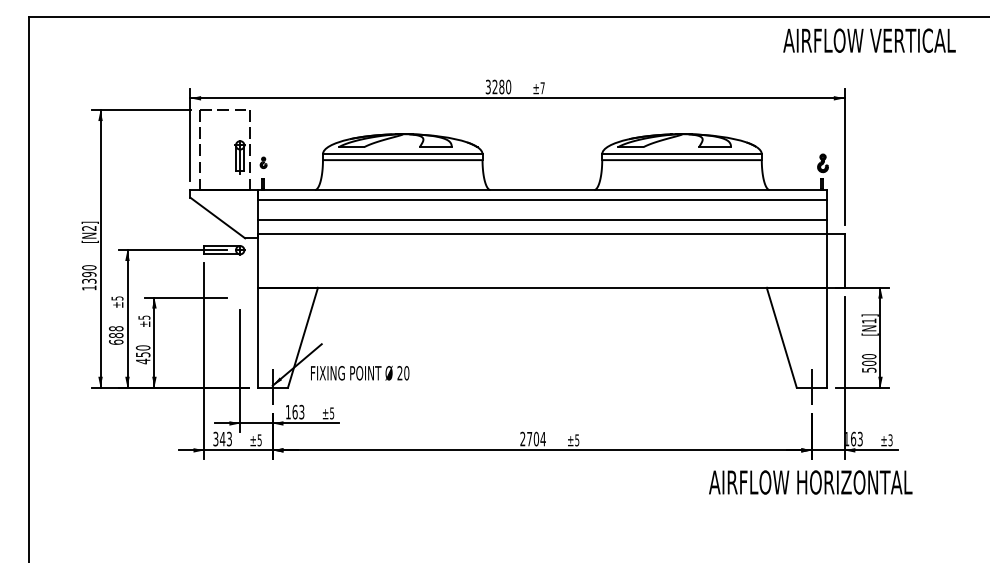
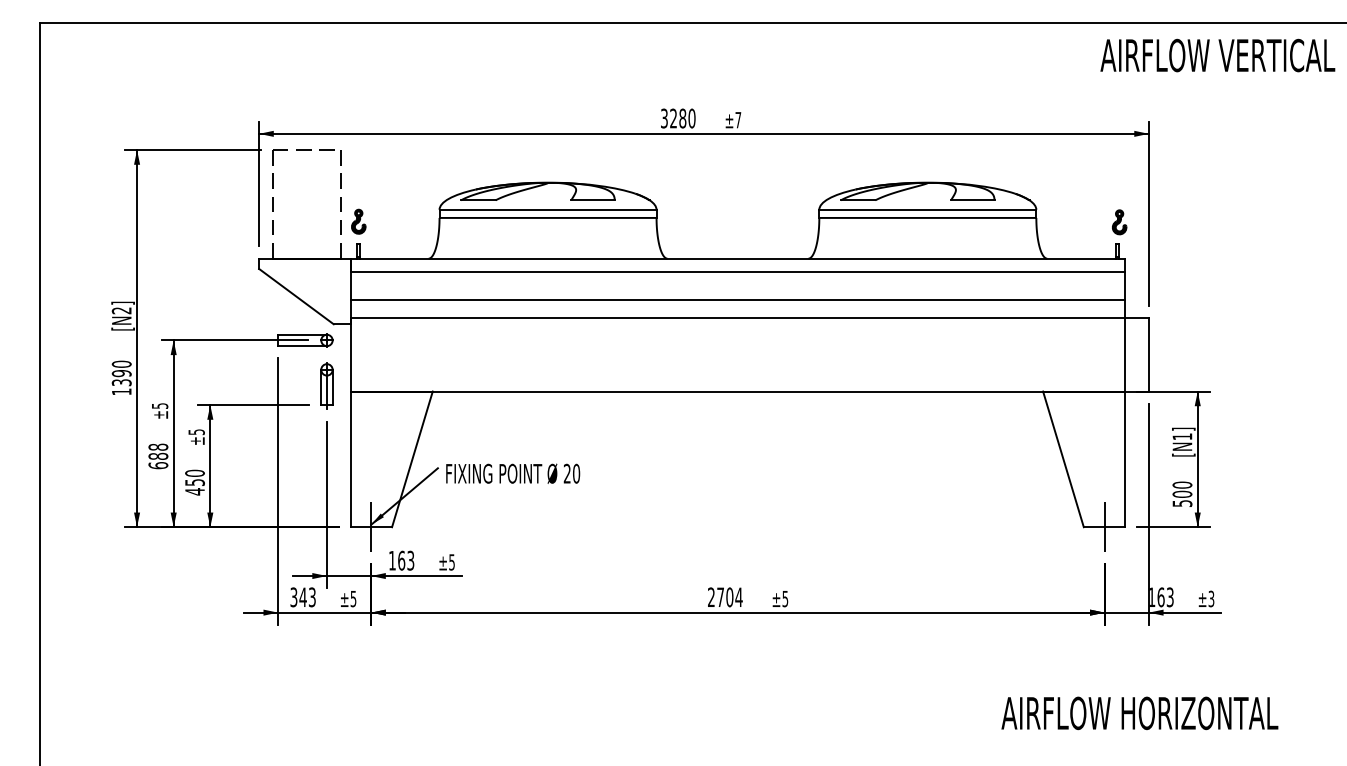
text: (869, 40) -> (1217, 55), moved
part: (239, 156) -> (326, 385), moved
part: (263, 162) -> (358, 221), size x1.67
text: (360, 373) -> (513, 473), moved
text: (810, 482) -> (1139, 713), moved

